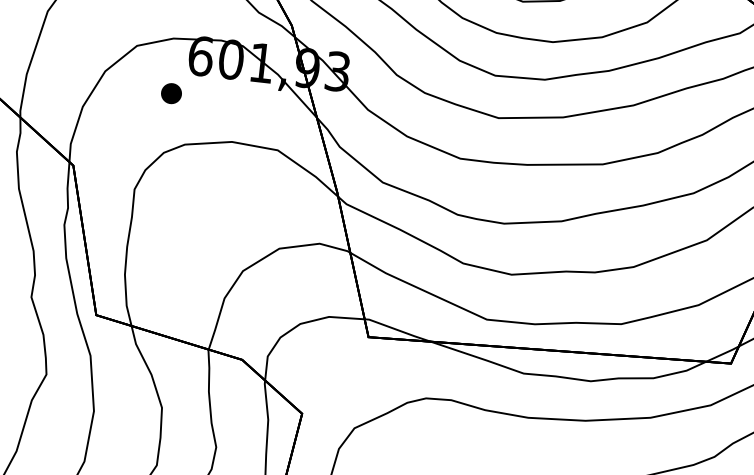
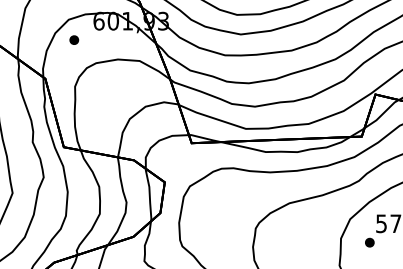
part: (172, 92) -> (74, 39), moved

